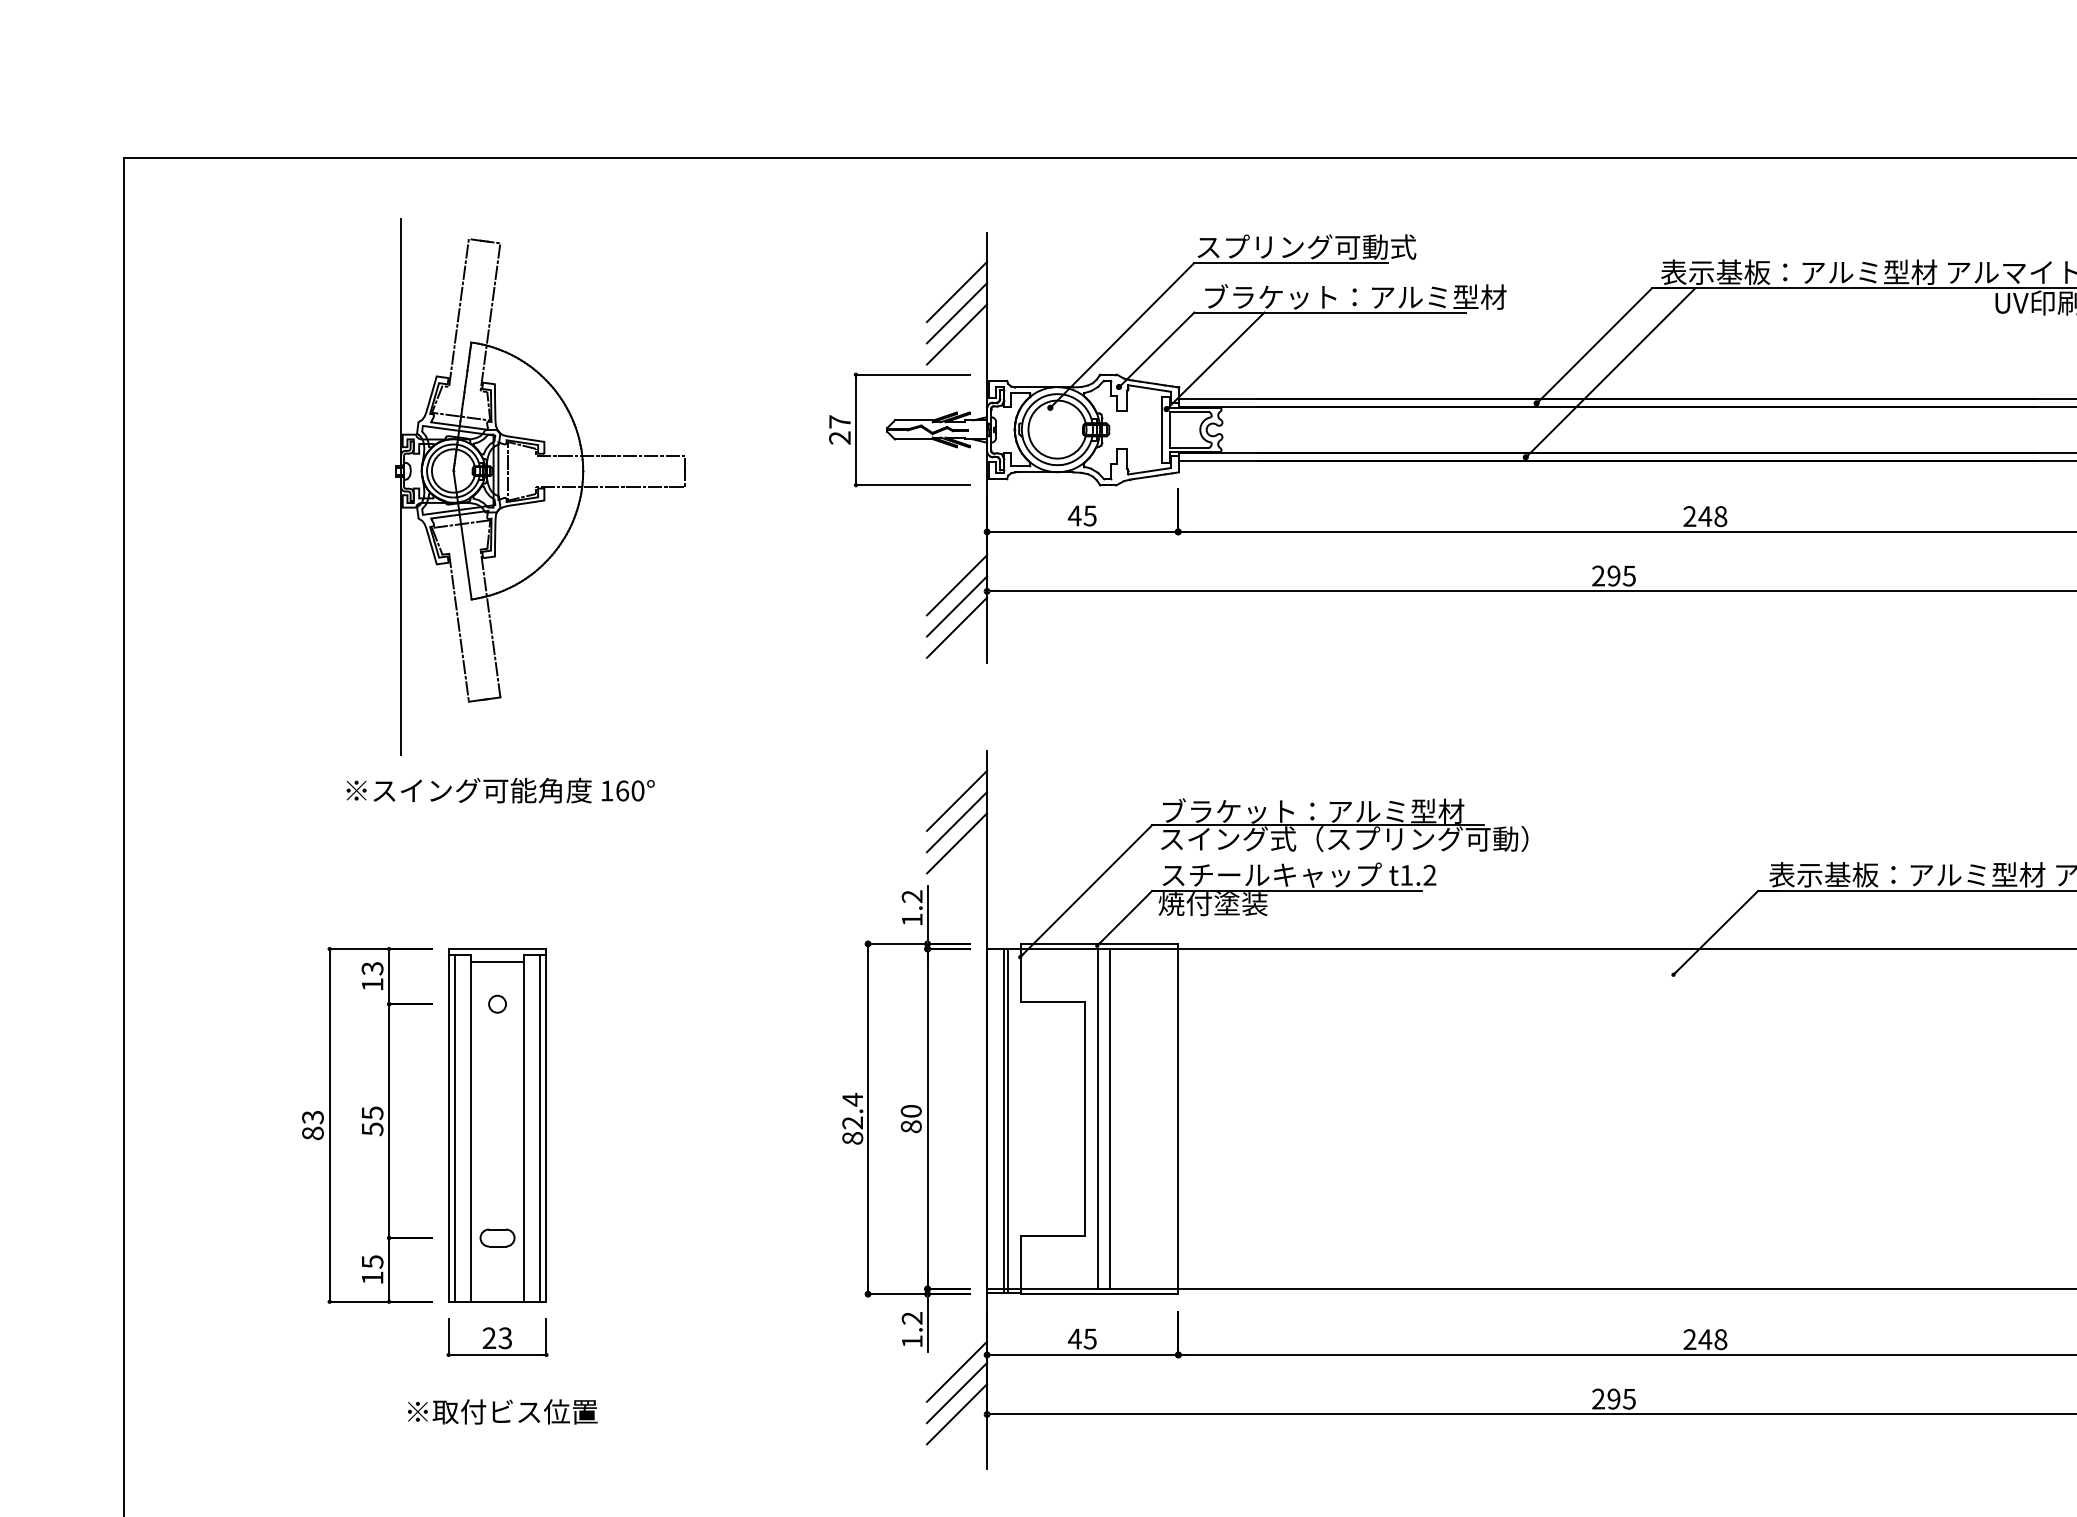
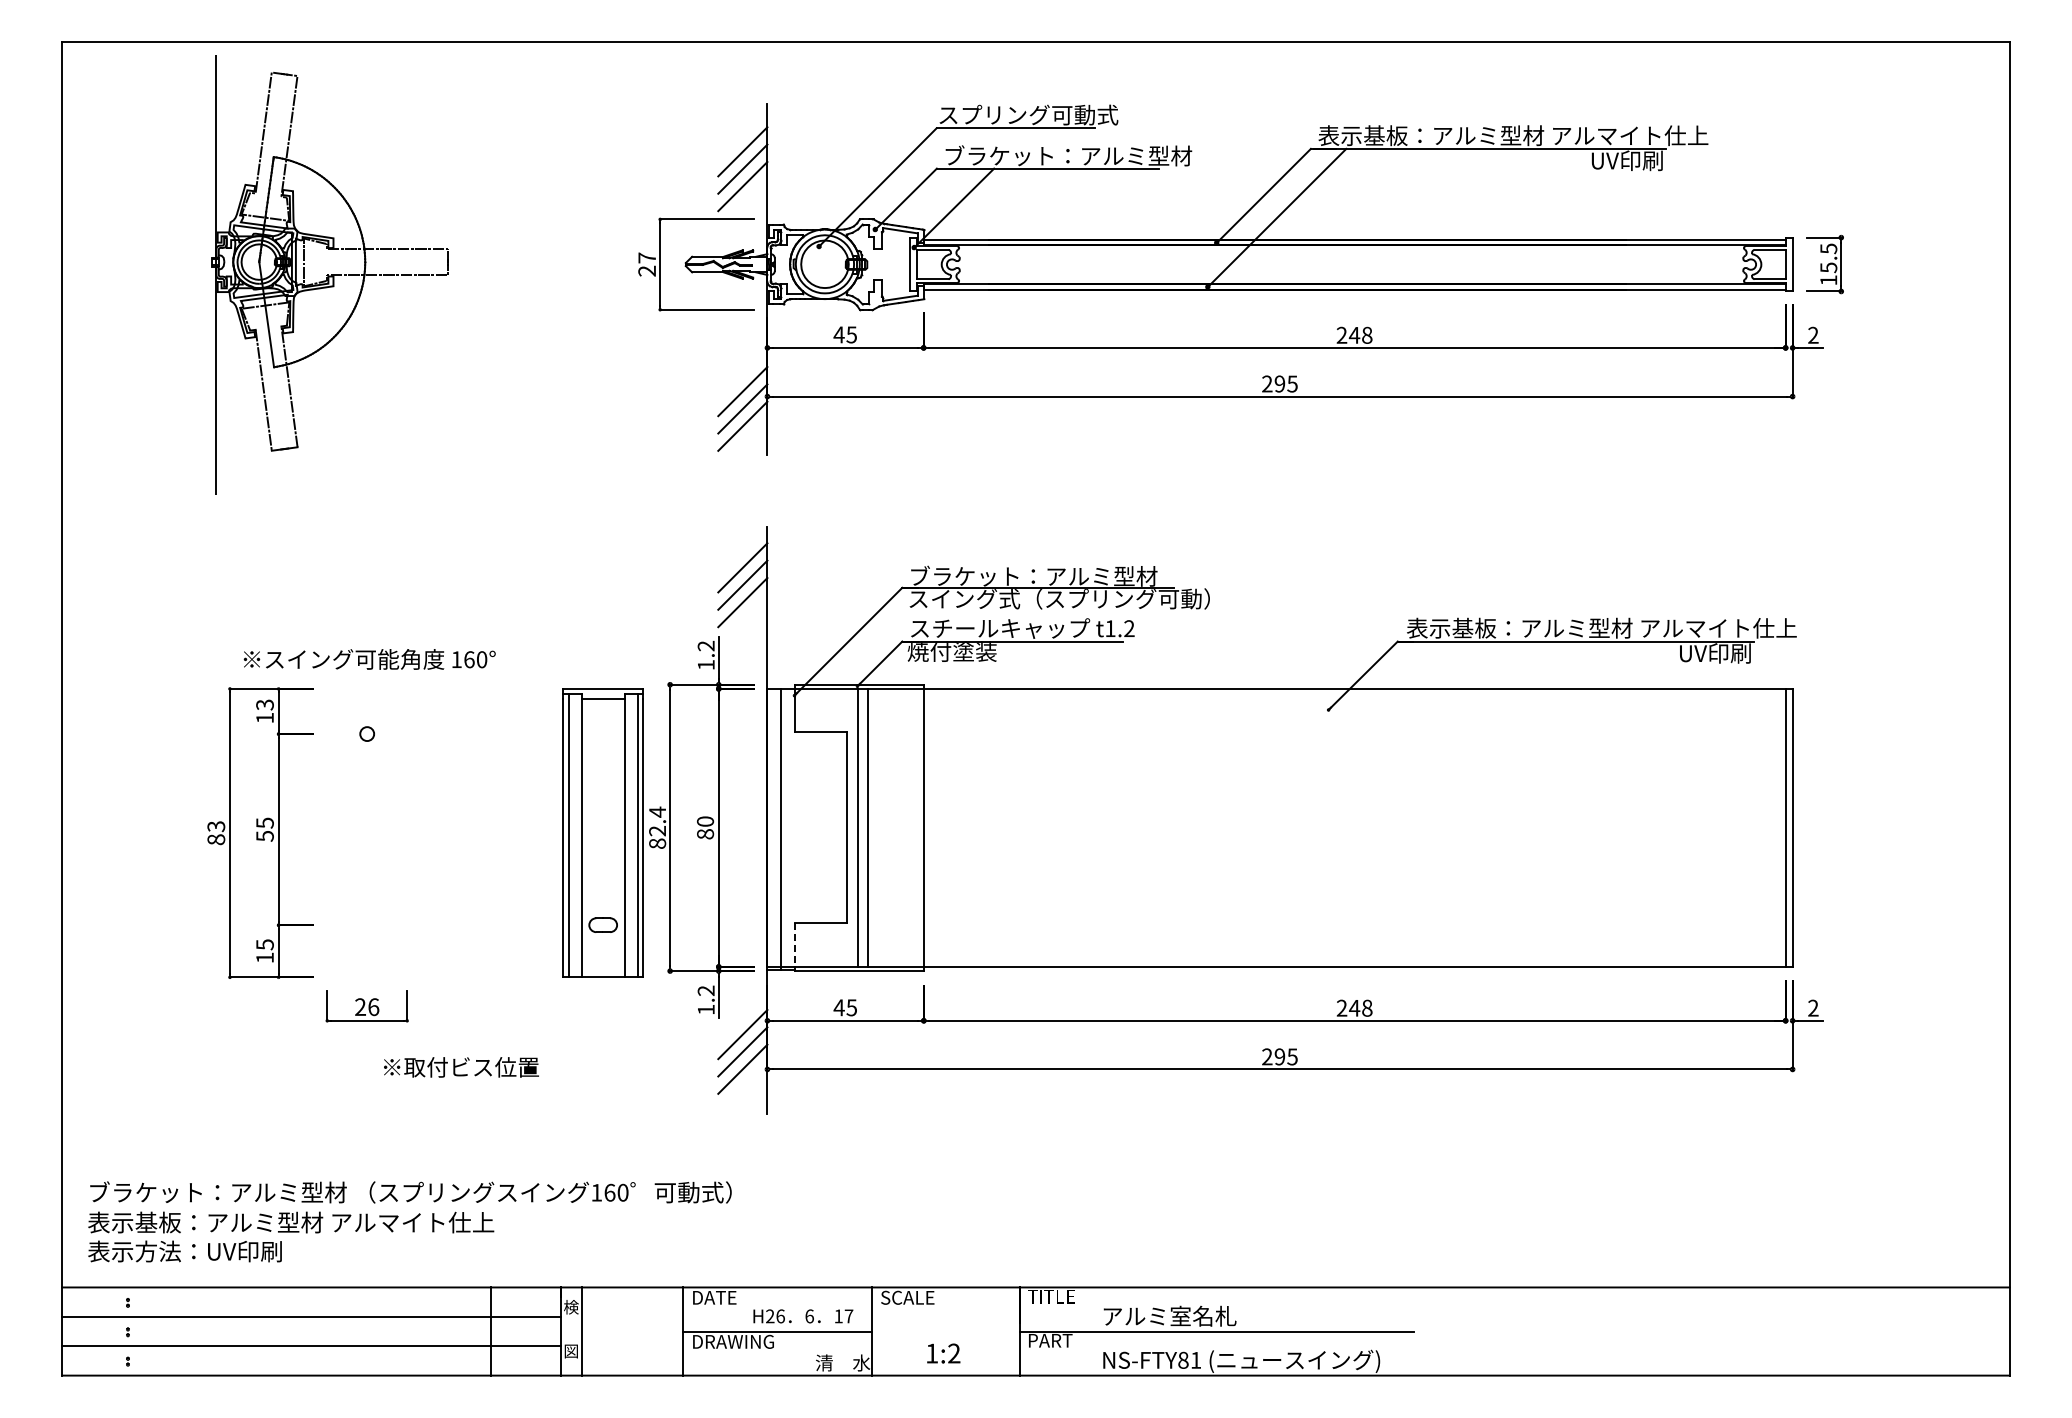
part: (539, 486) -> (329, 274), moved
text: (500, 790) -> (369, 659), moved
line: (1007, 1120) -> (784, 829), removed
part: (496, 1124) -> (602, 832), moved
line: (1021, 1262) -> (795, 945), solid -> dashed
text: (505, 1338) -> (373, 1007), 23 -> 26
text: (502, 1412) -> (461, 1067), moved

